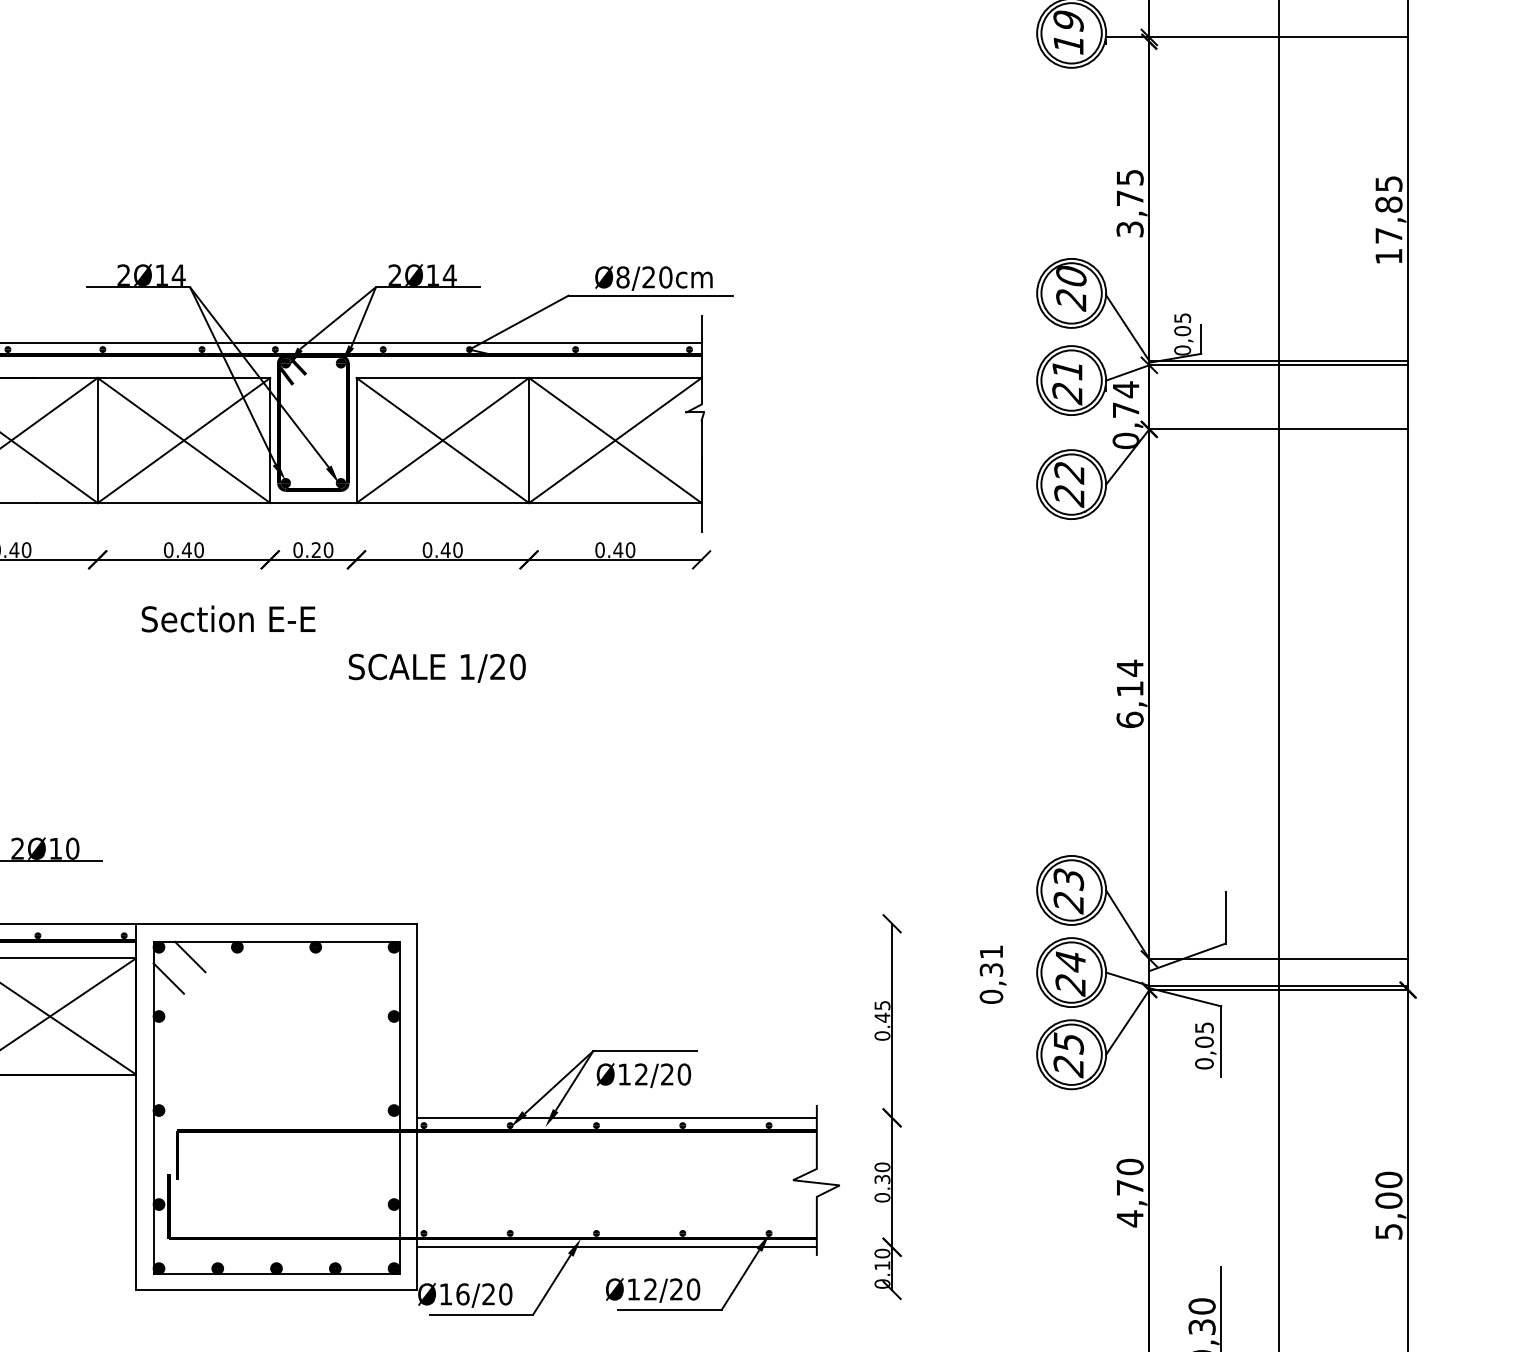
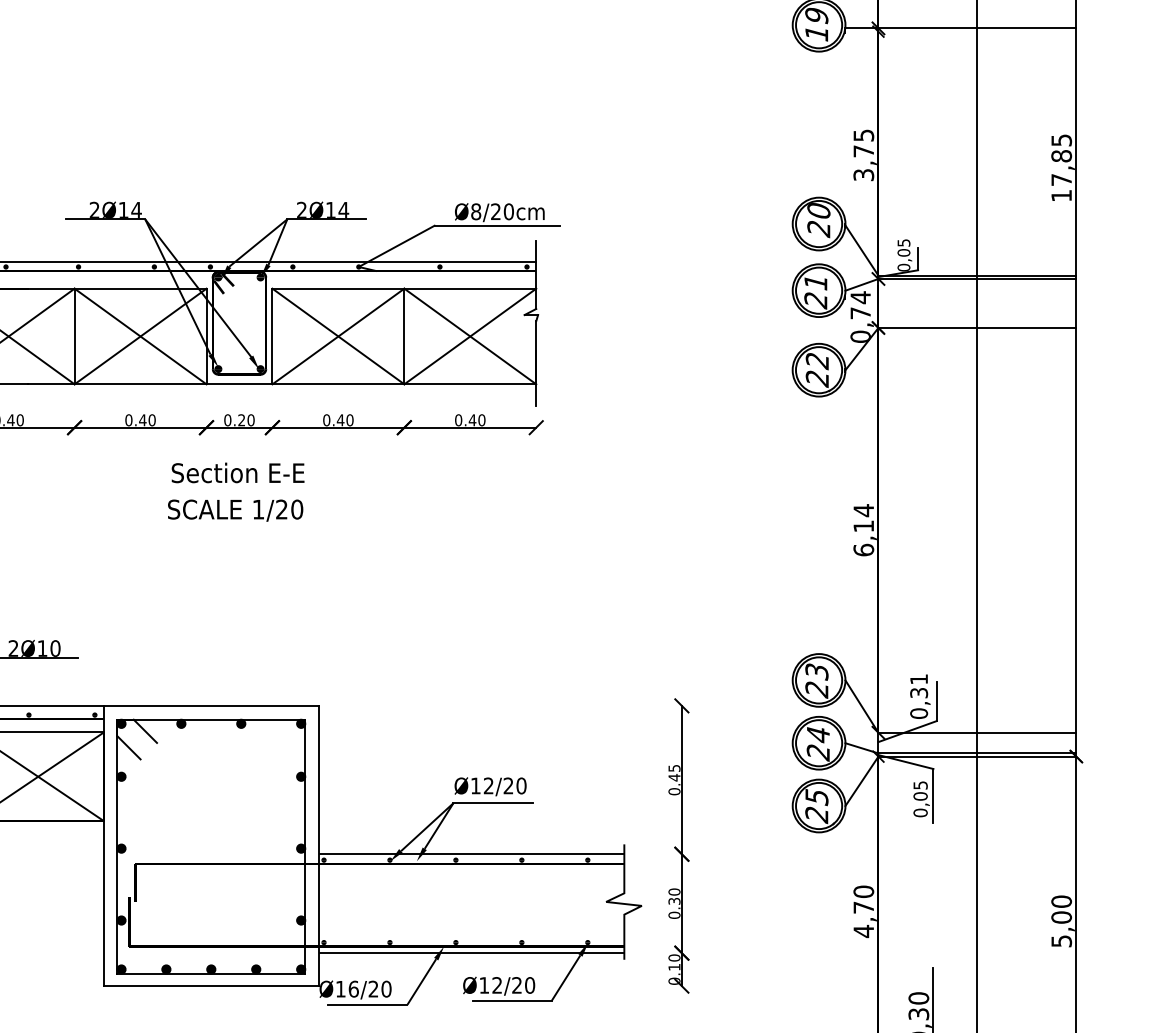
text: (228, 618) -> (238, 472), moved
text: (436, 667) -> (234, 510), moved
text: (992, 974) -> (919, 696), moved
text: (643, 1075) -> (490, 786), moved

